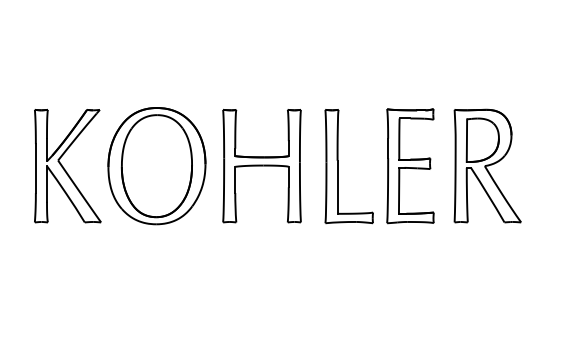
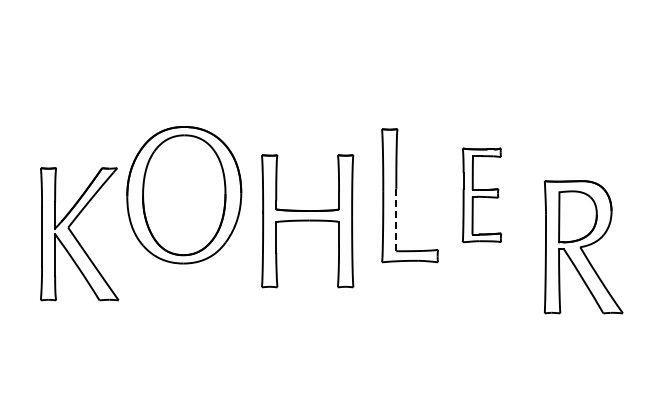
part: (67, 166) -> (79, 234), moved
part: (261, 166) -> (307, 221), moved
part: (410, 166) -> (481, 195), size x0.7
part: (487, 166) -> (583, 247), moved
line: (337, 187) -> (396, 220), solid -> dashed

